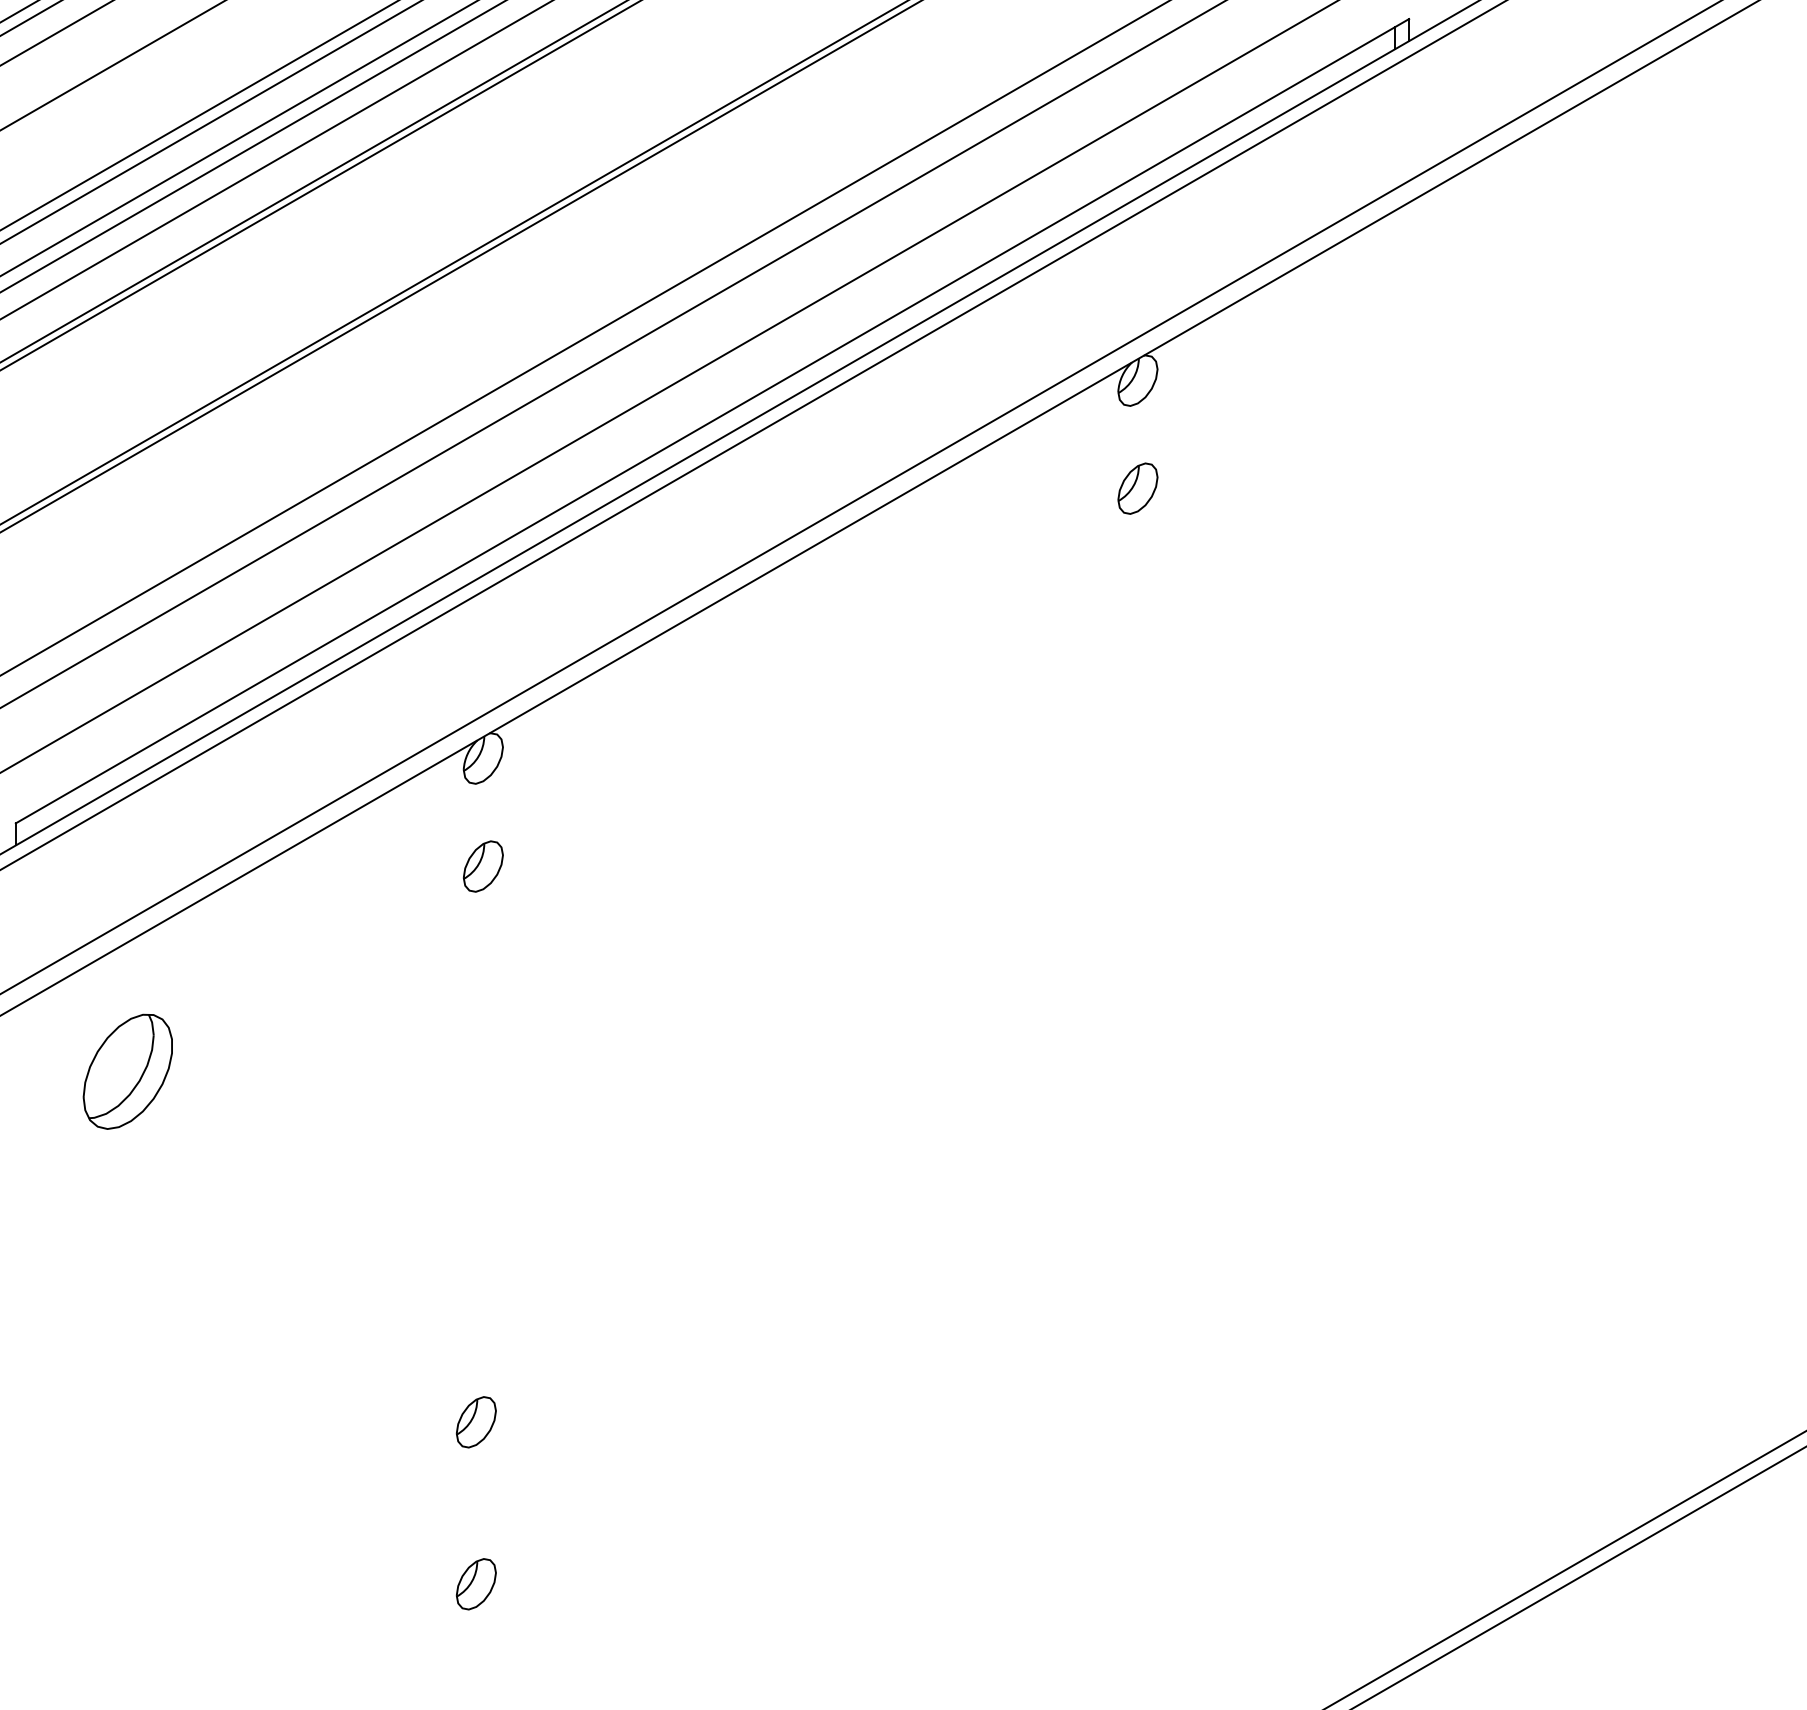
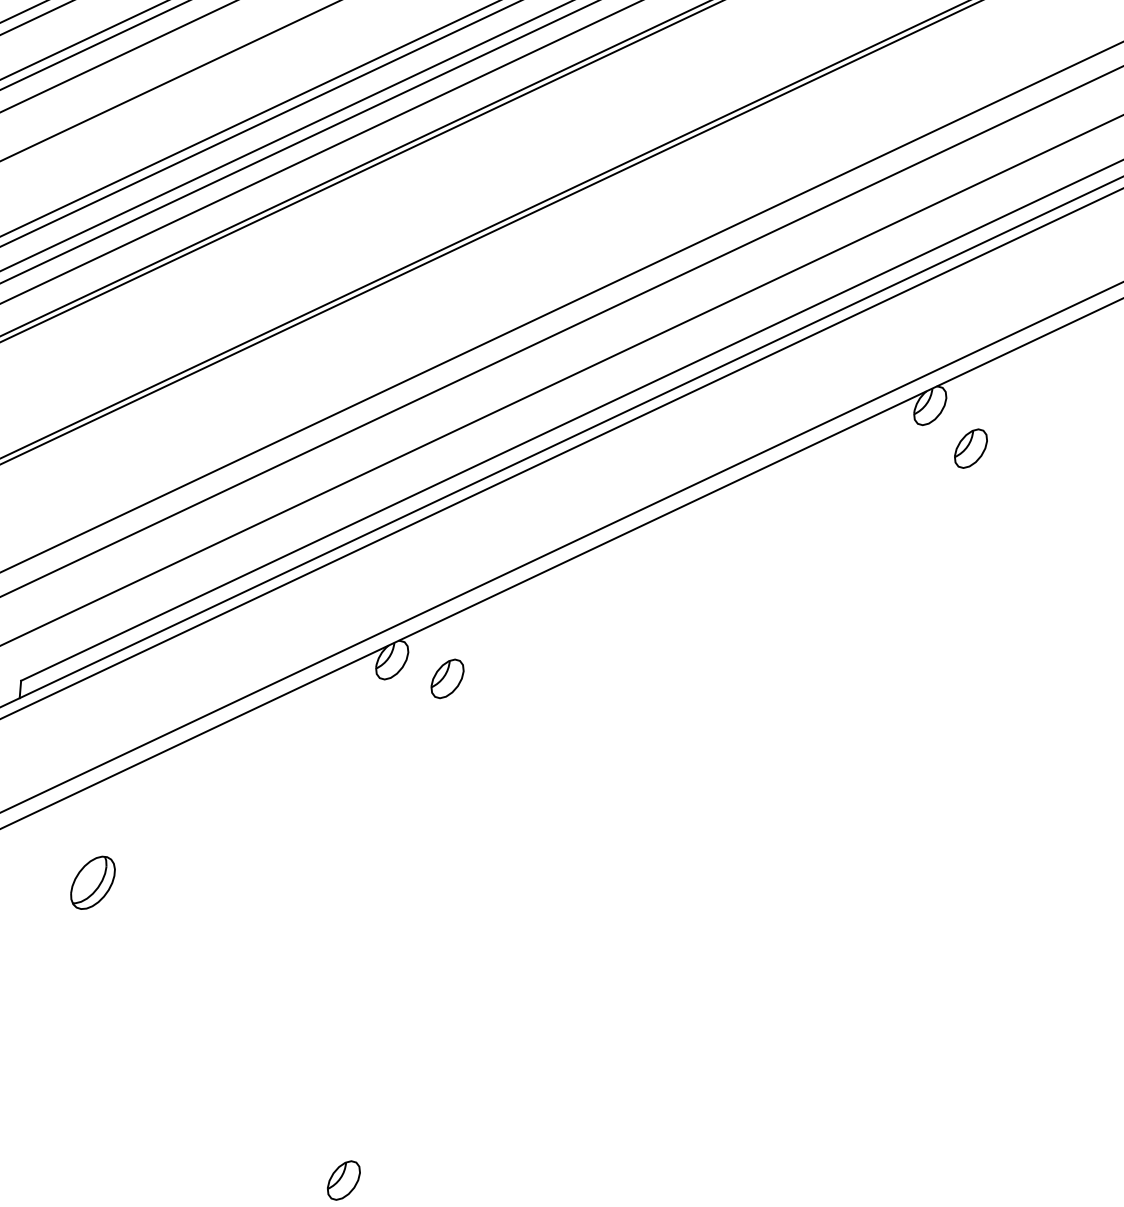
part: (1137, 488) -> (970, 448), moved
part: (483, 866) -> (447, 678), moved
part: (127, 1071) -> (92, 882), size x0.6

